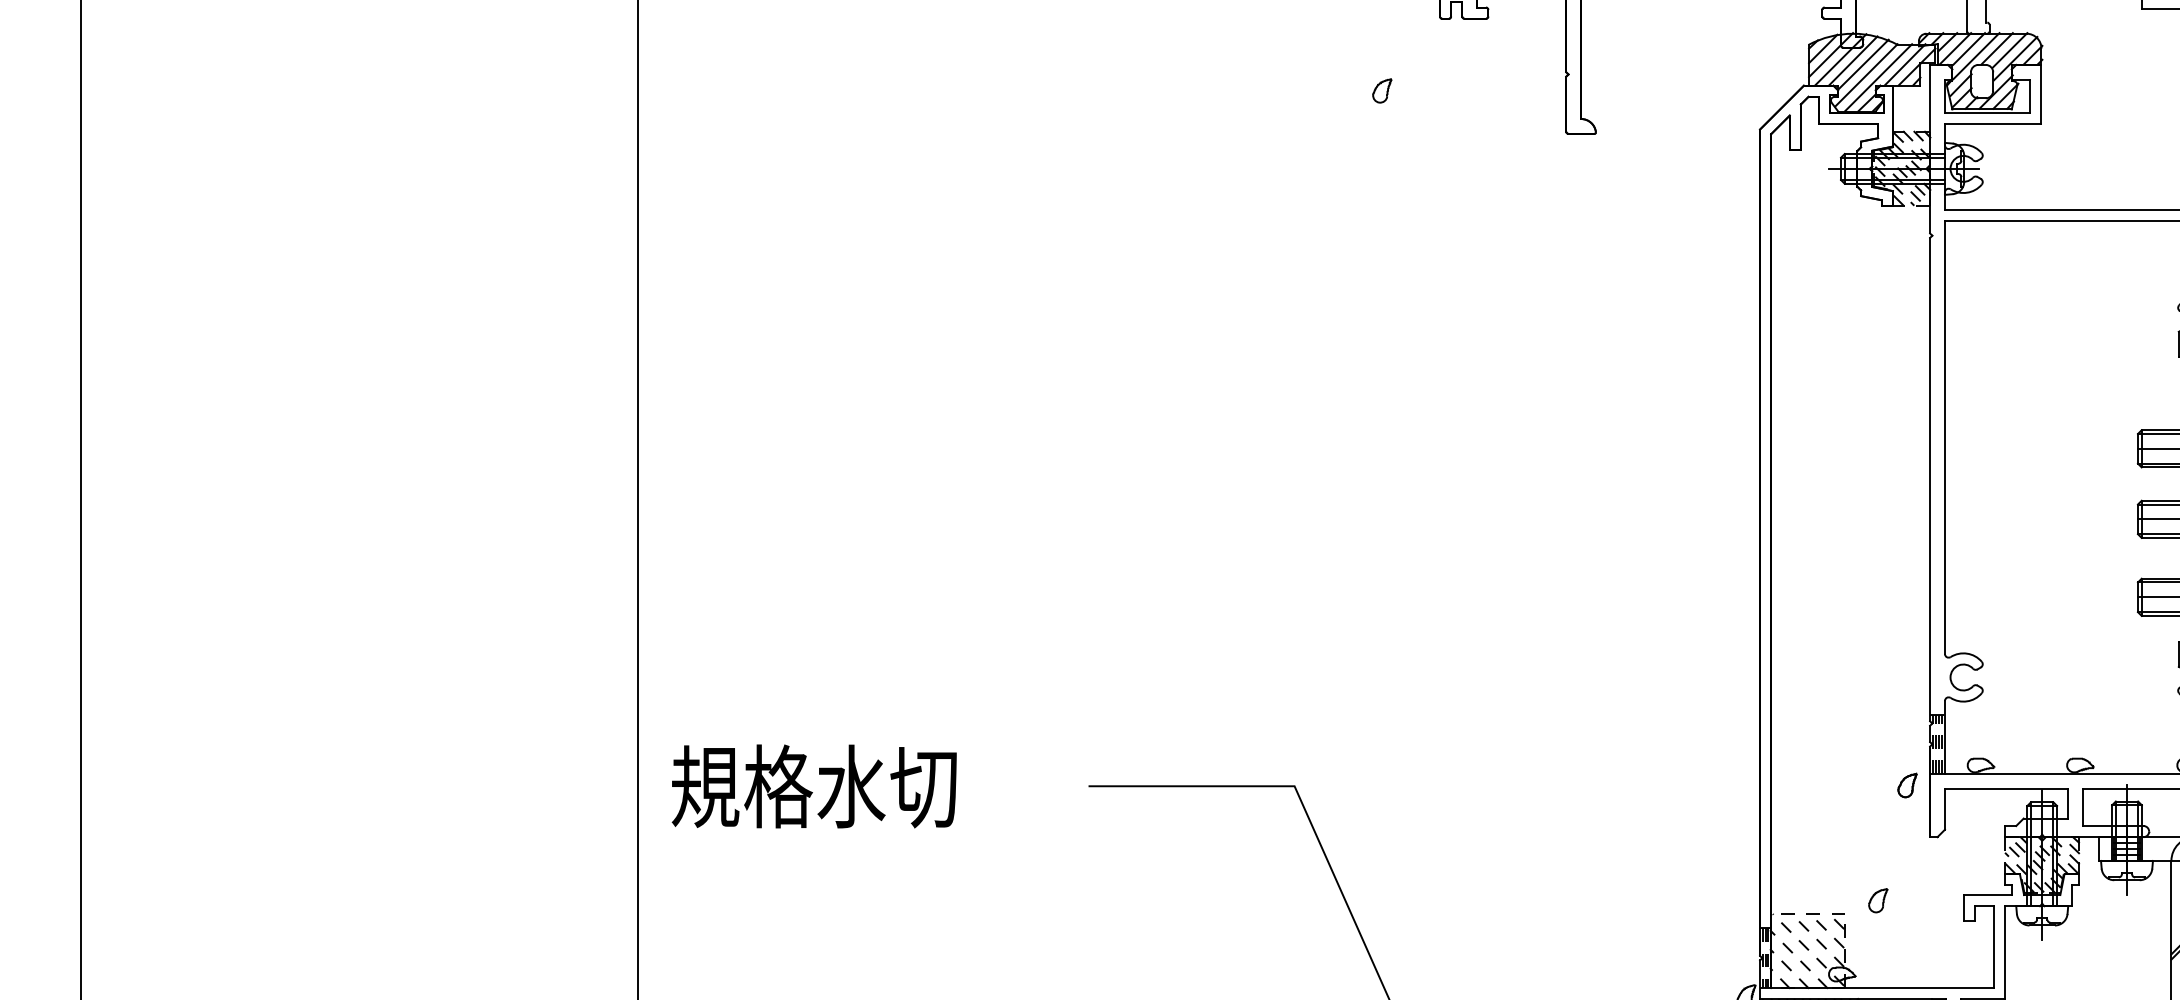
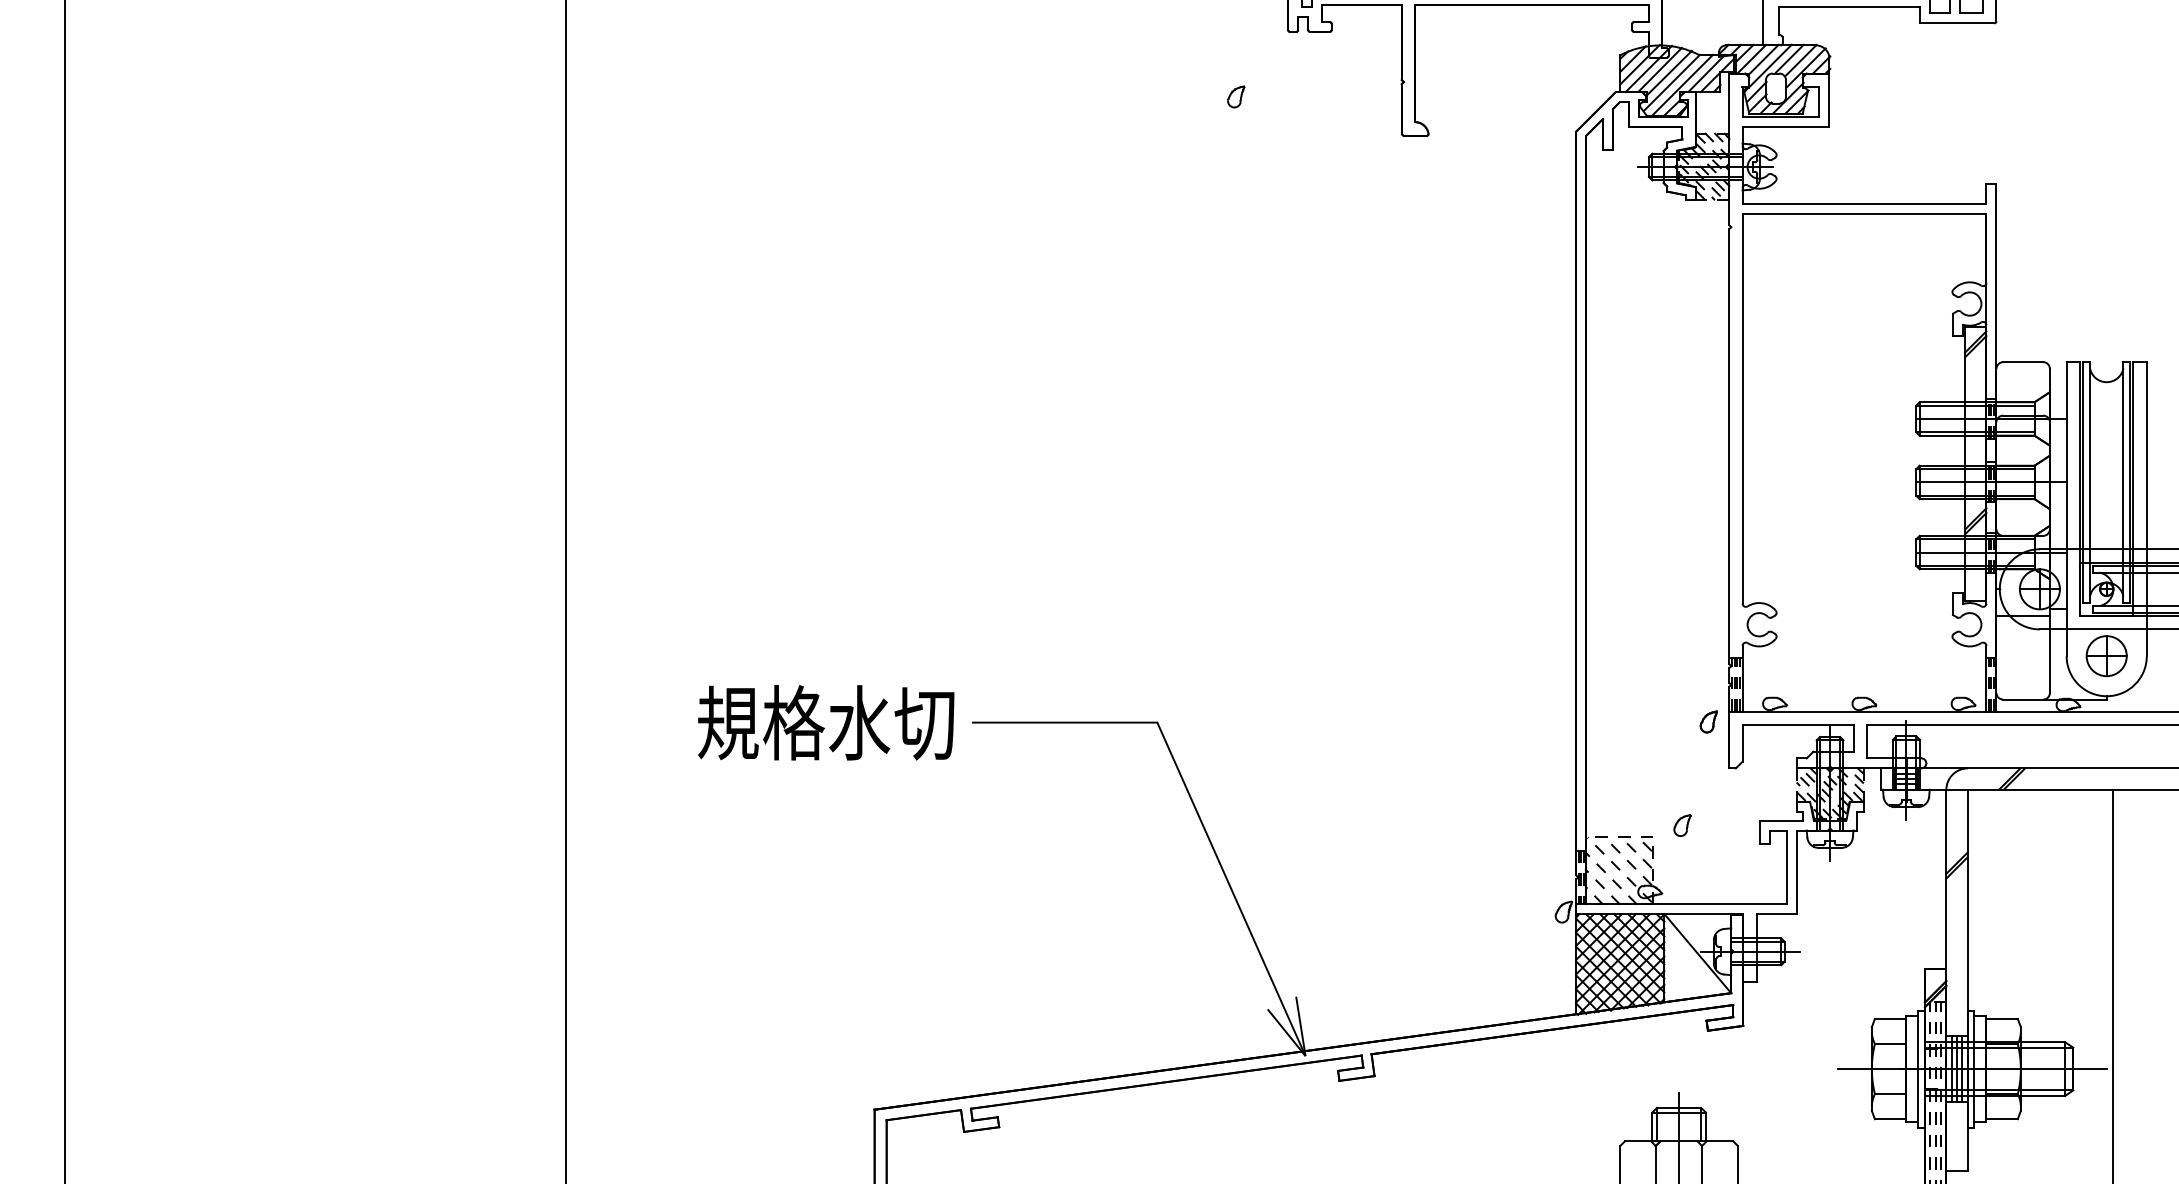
text: (814, 786) -> (826, 722), moved

